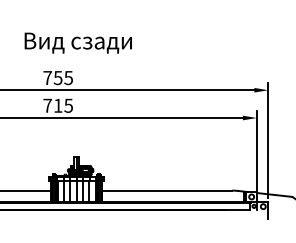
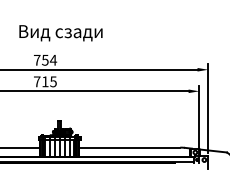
text: (68, 78) -> (53, 60), 755 -> 754

